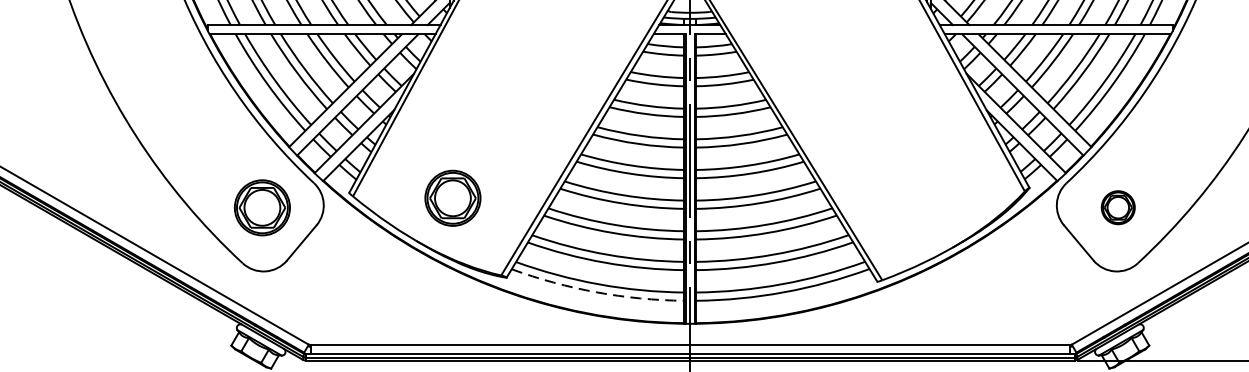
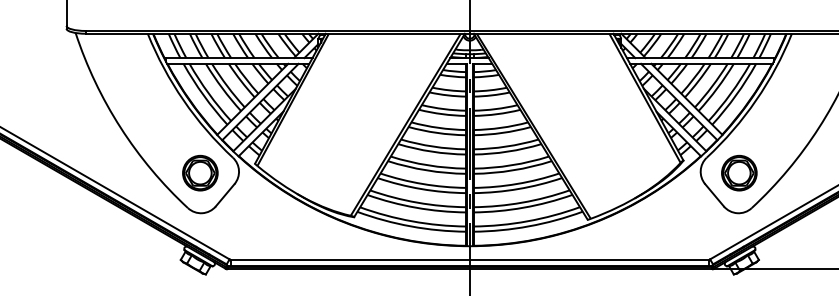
part: (453, 197) -> (320, 166), removed
part: (1118, 206) -> (739, 172), size x1.67
arc: (596, 292) -> (410, 226), dashed -> solid

